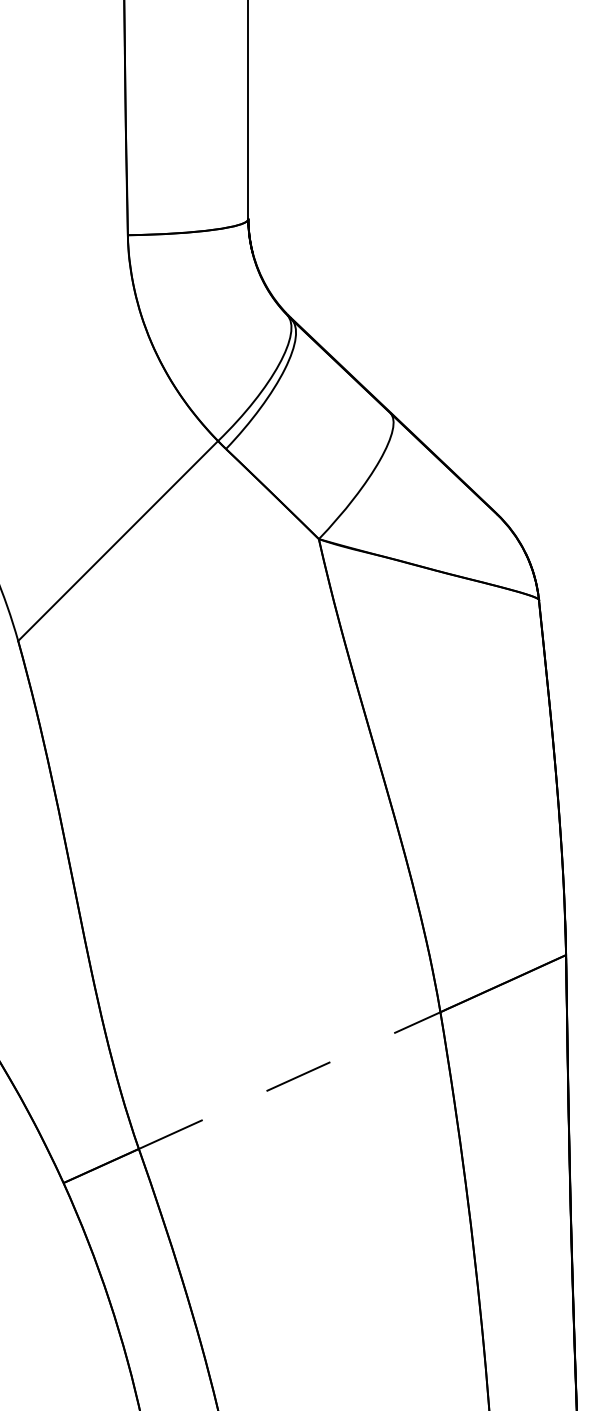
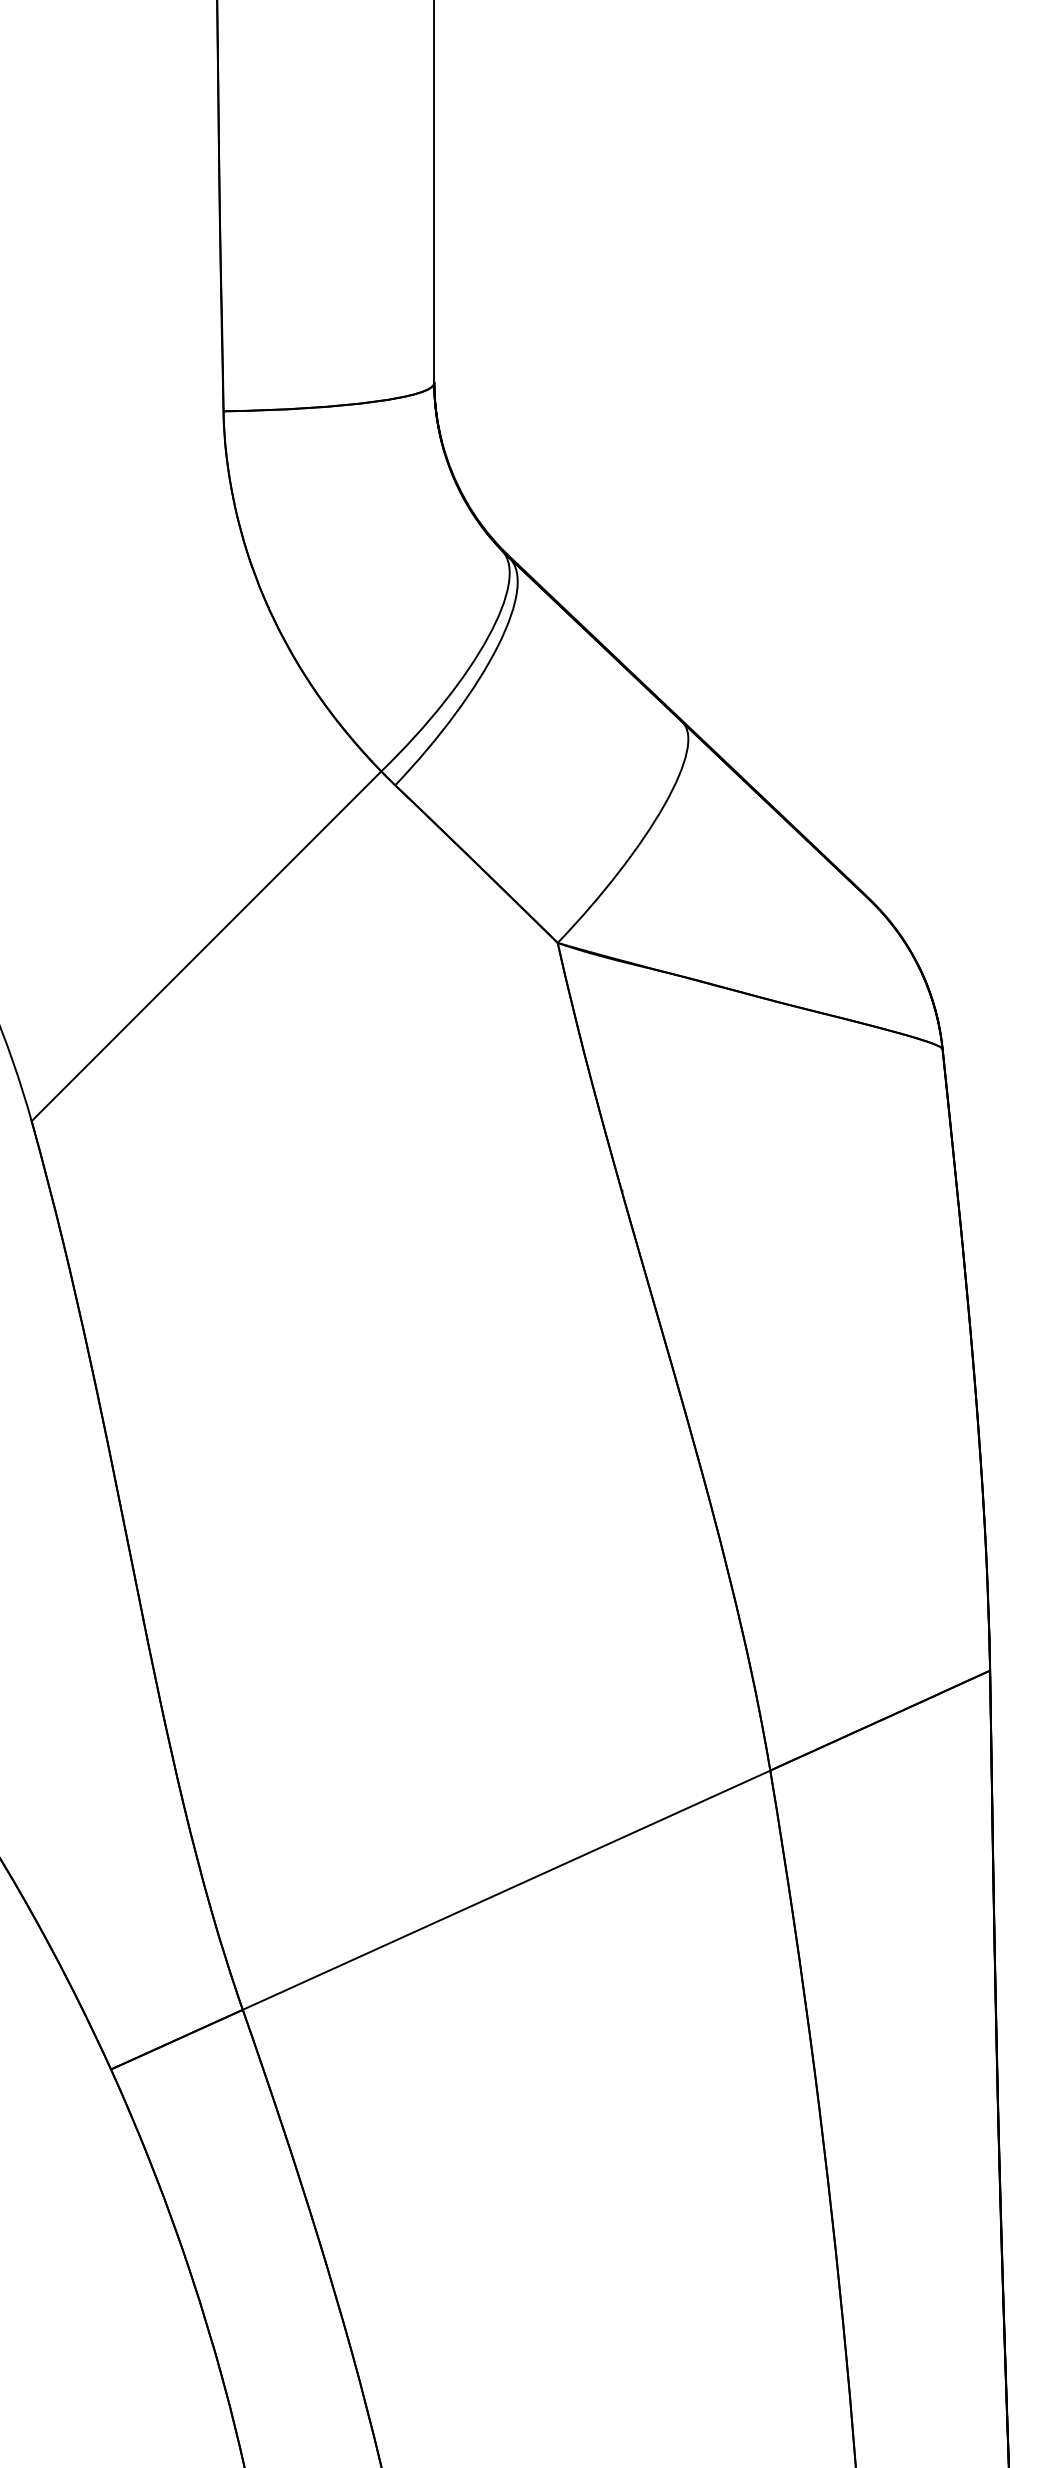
line: (289, 1080) -> (506, 1890), dashed -> solid

